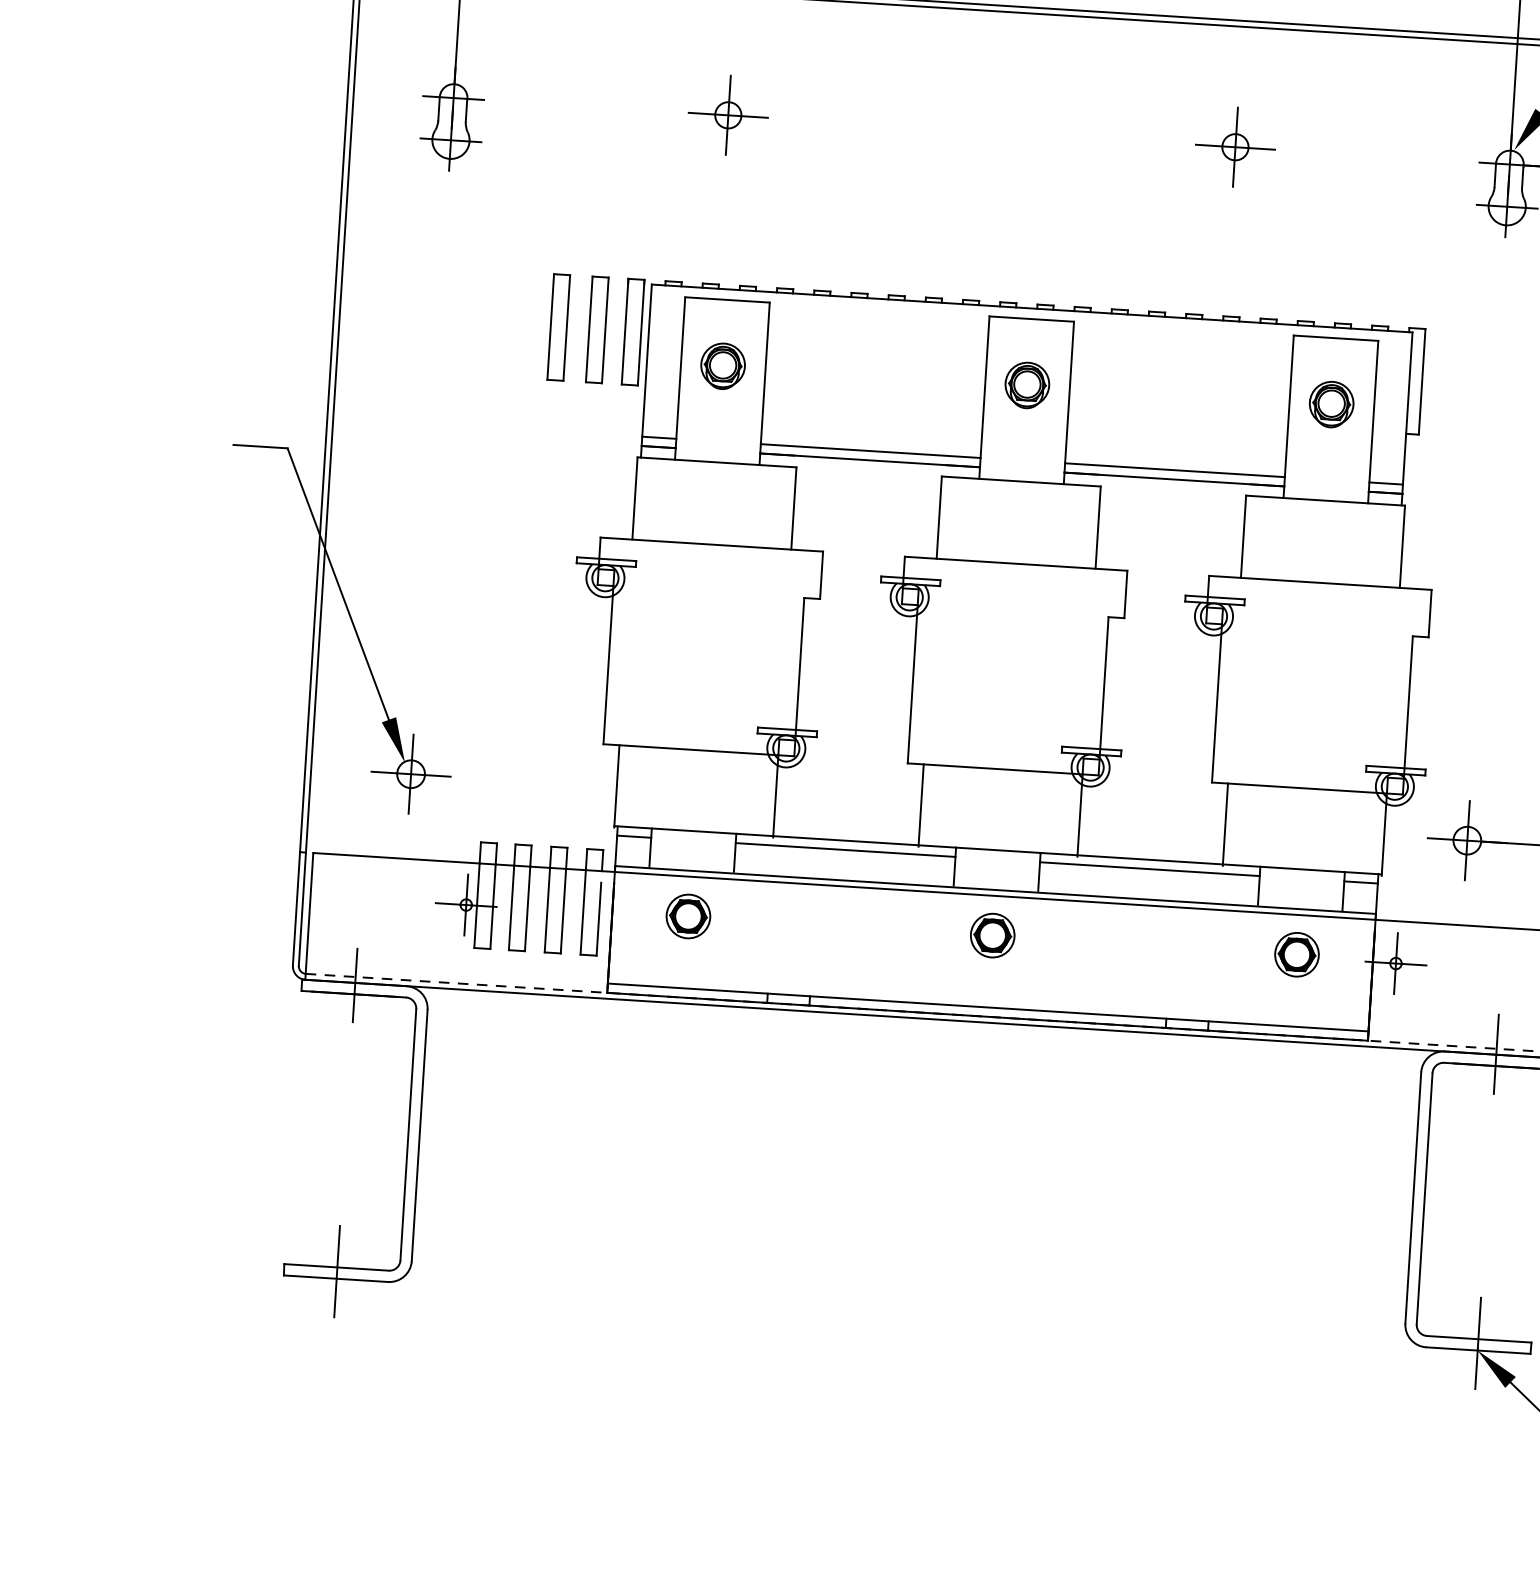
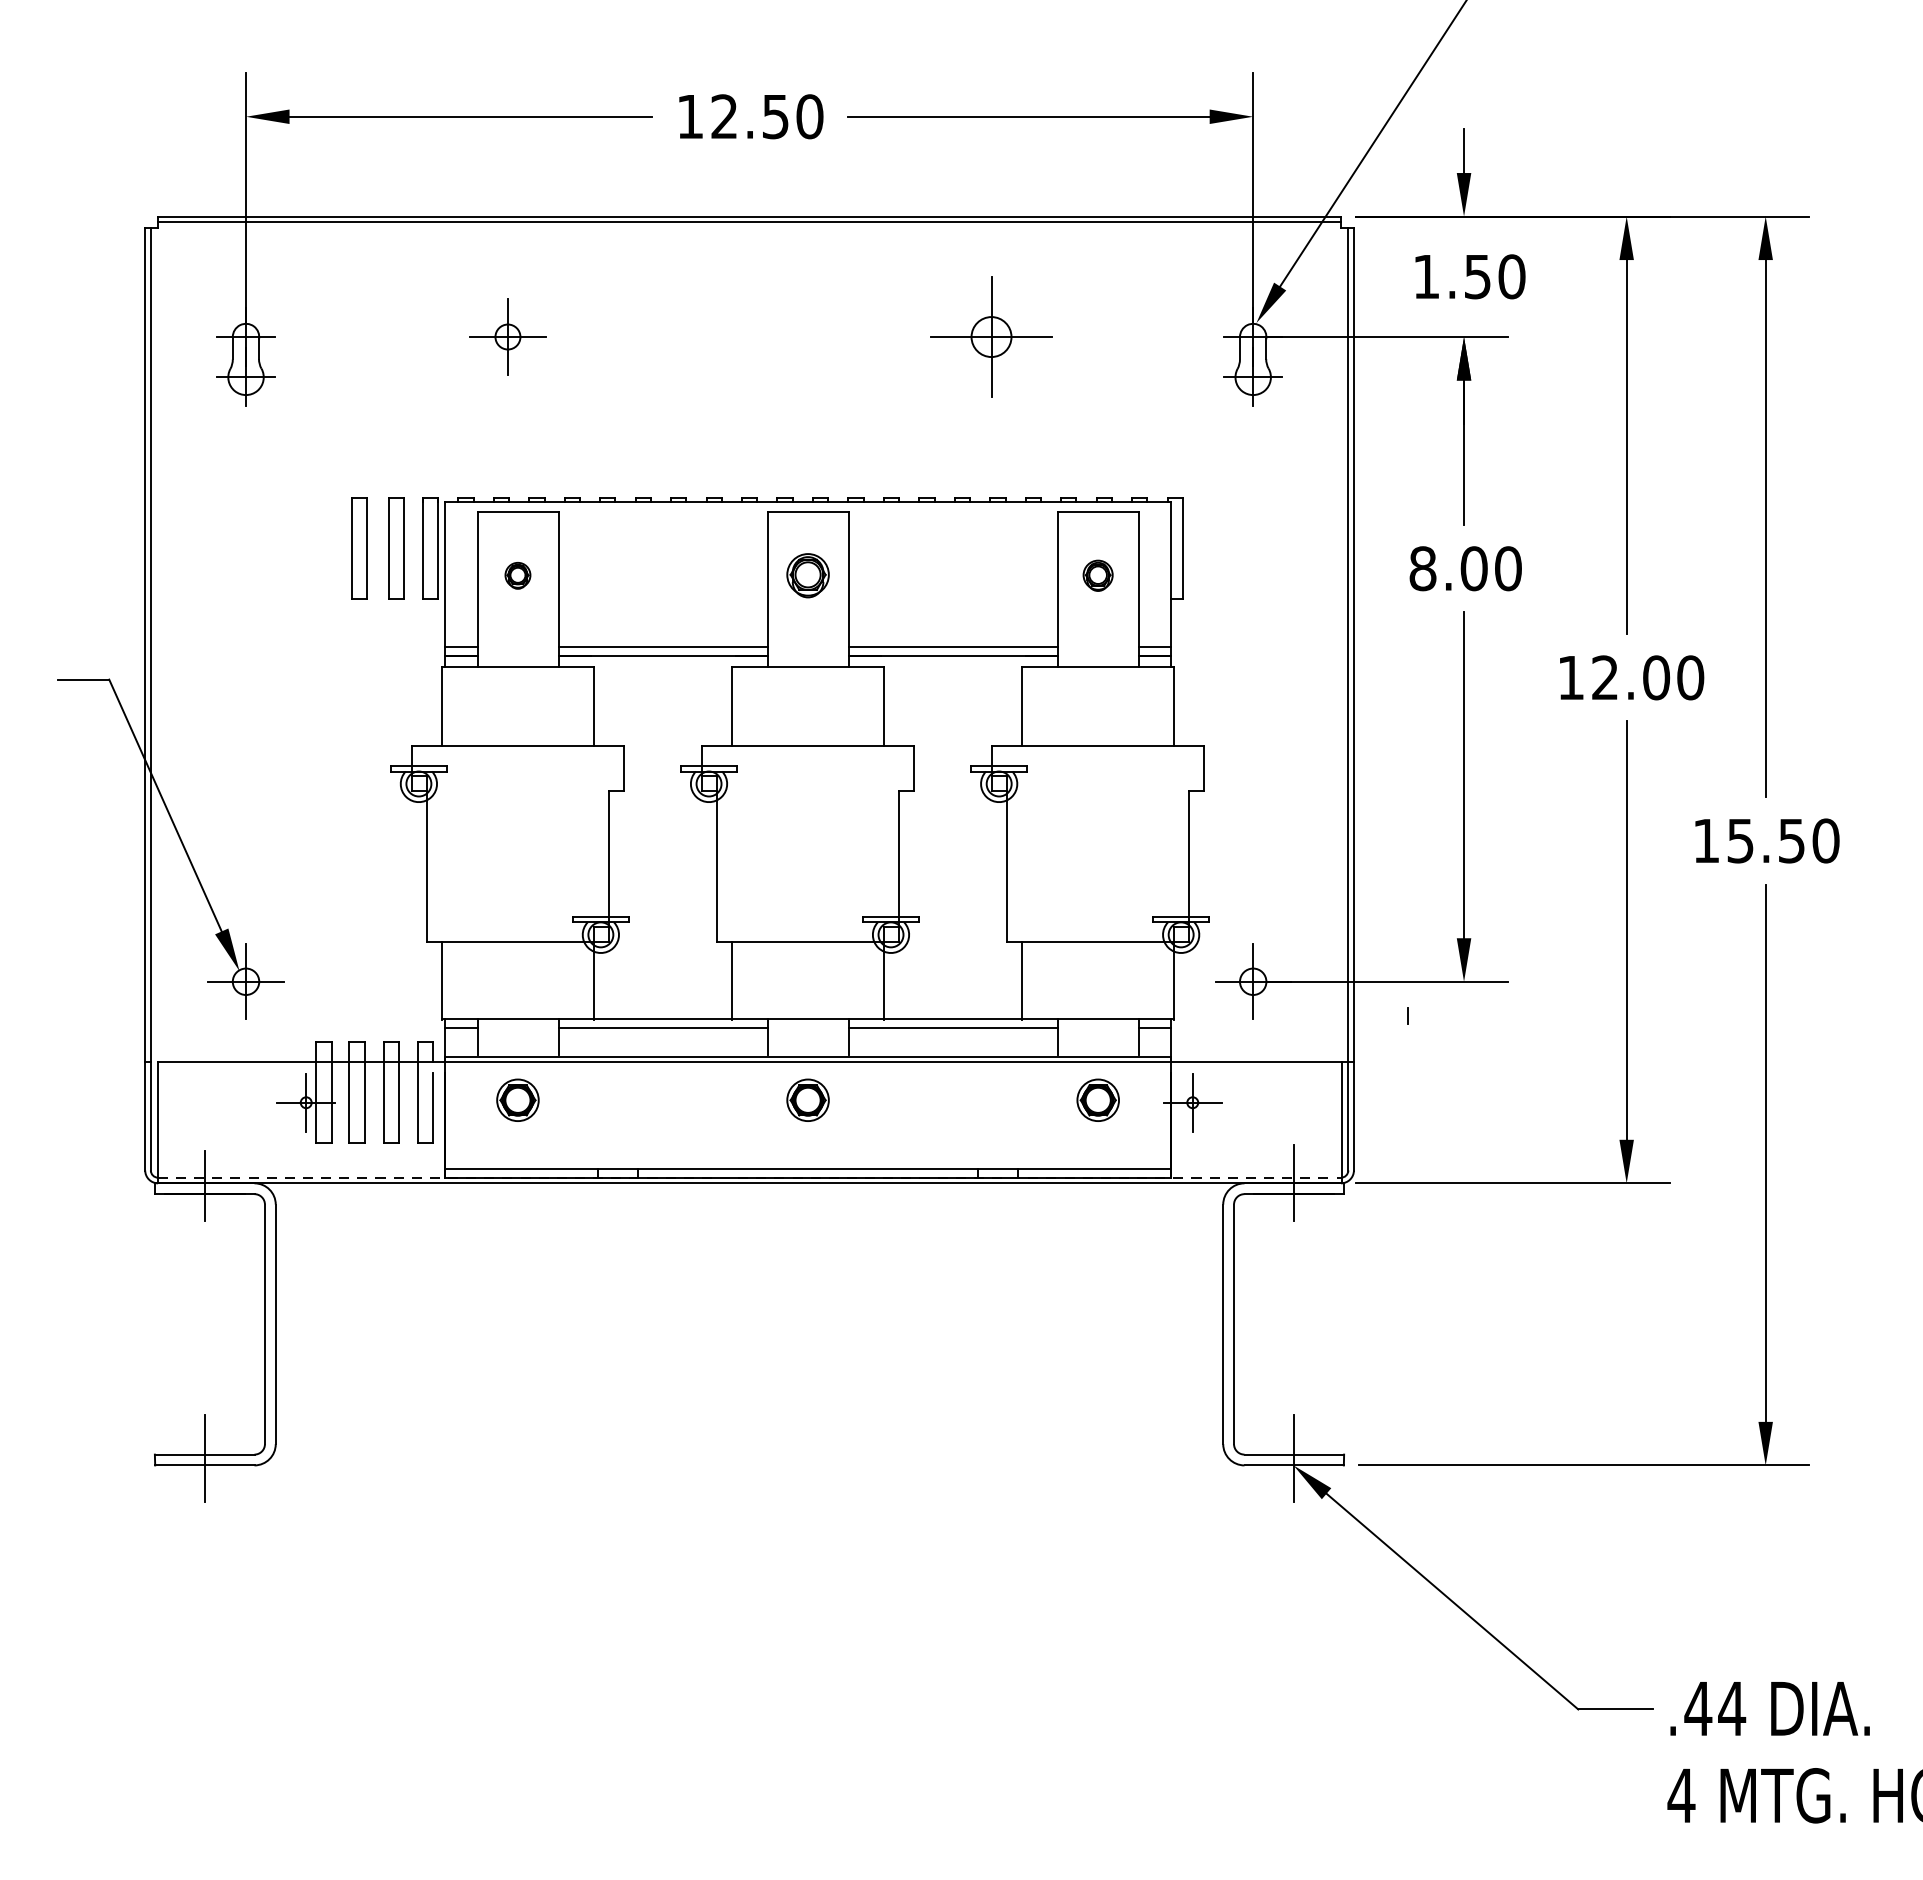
part: (1235, 146) -> (991, 336), size x1.6
part: (722, 366) -> (517, 575), size x0.6
part: (1330, 404) -> (1097, 575), size x0.7

